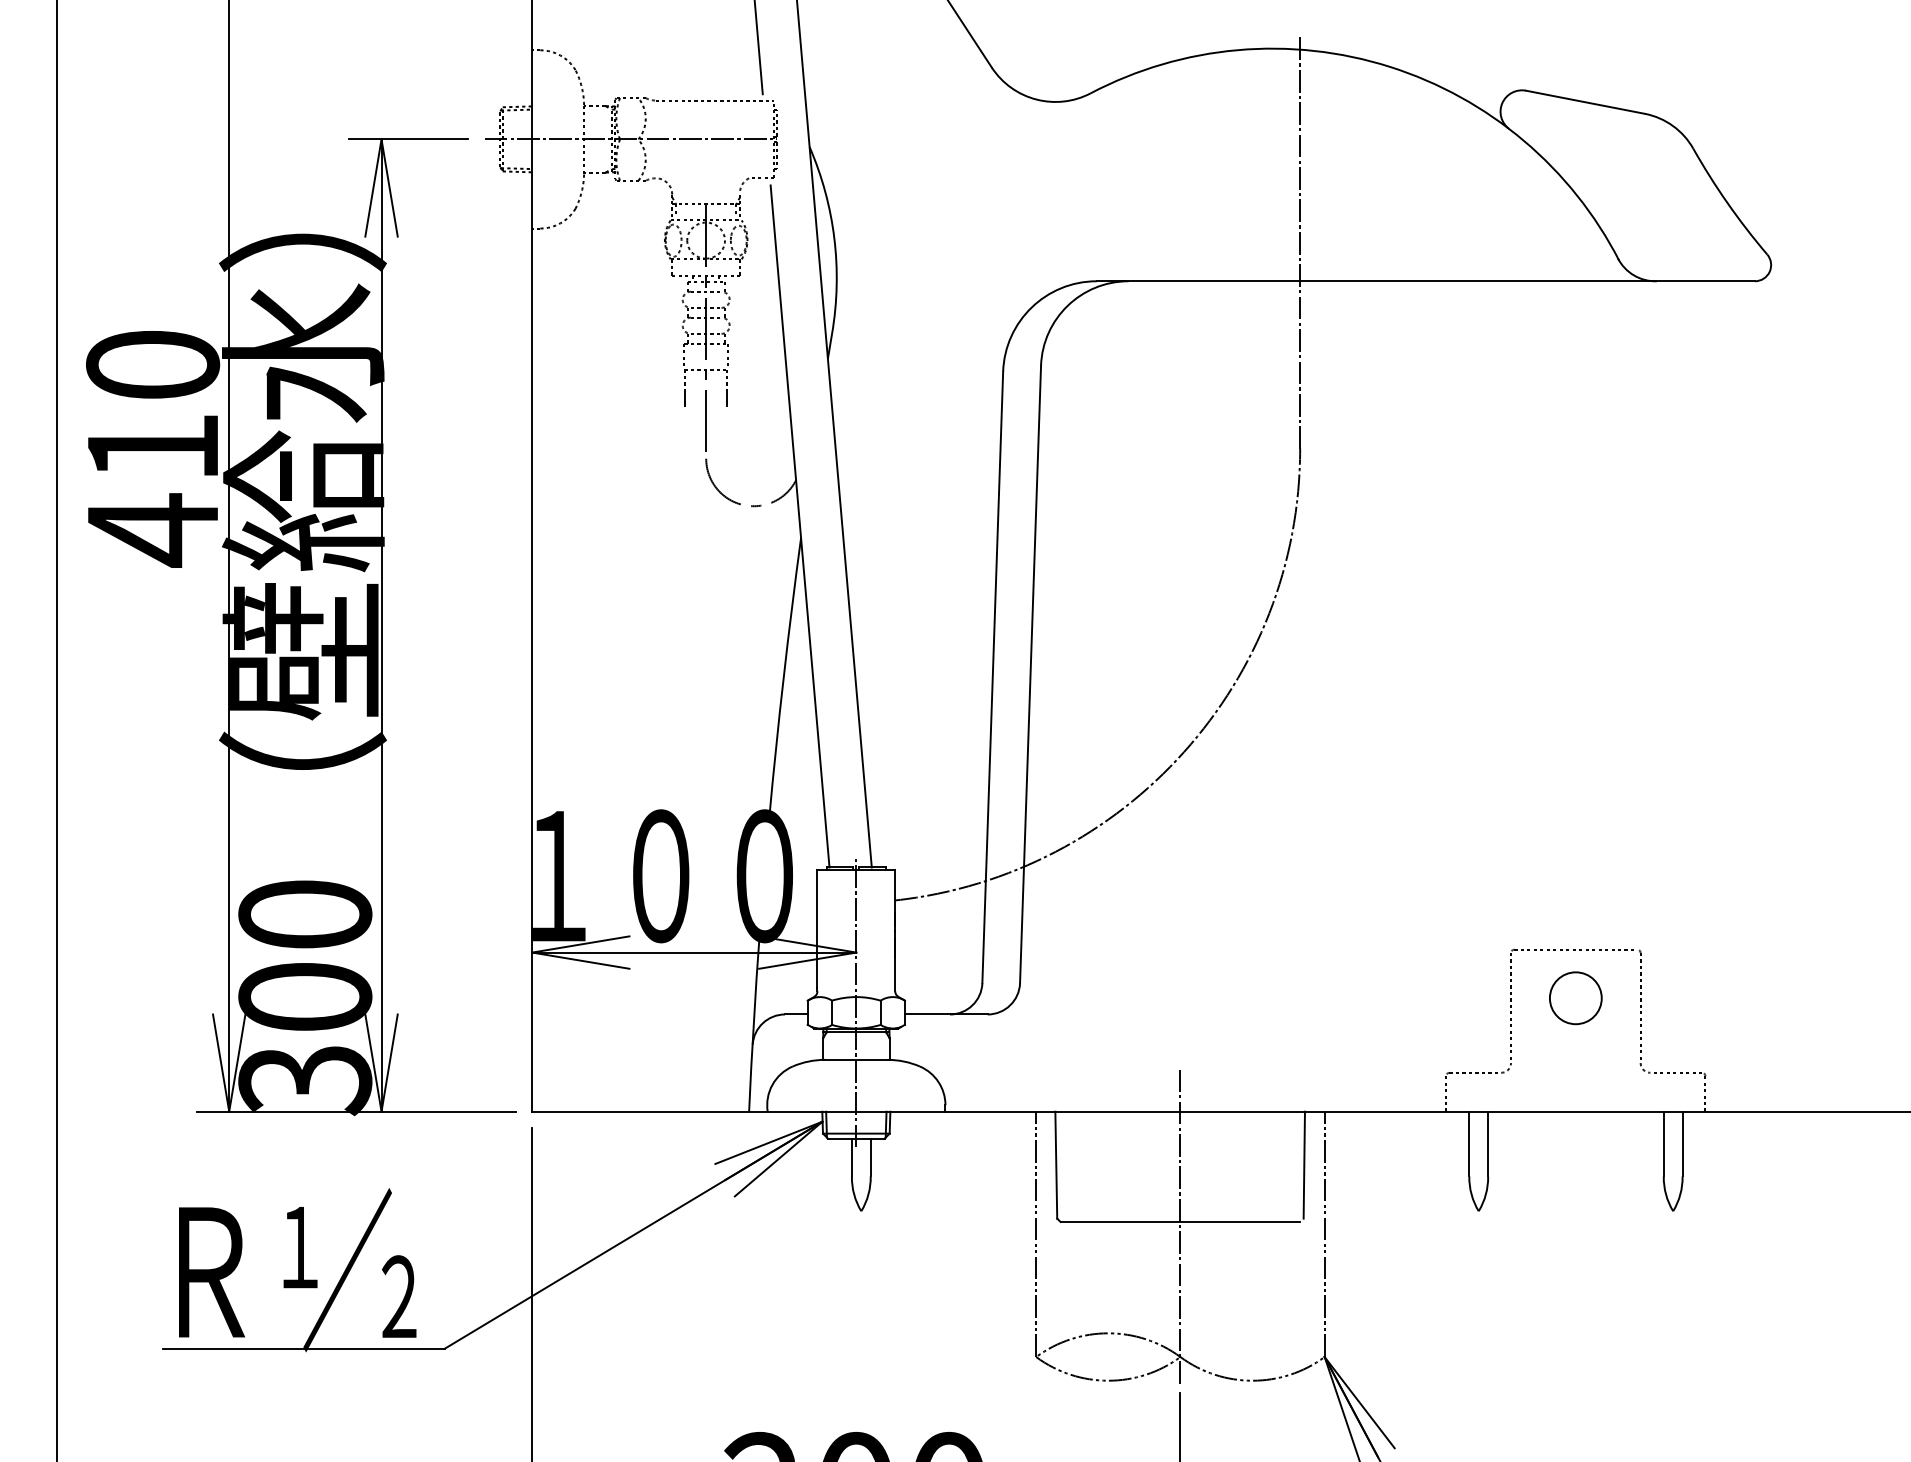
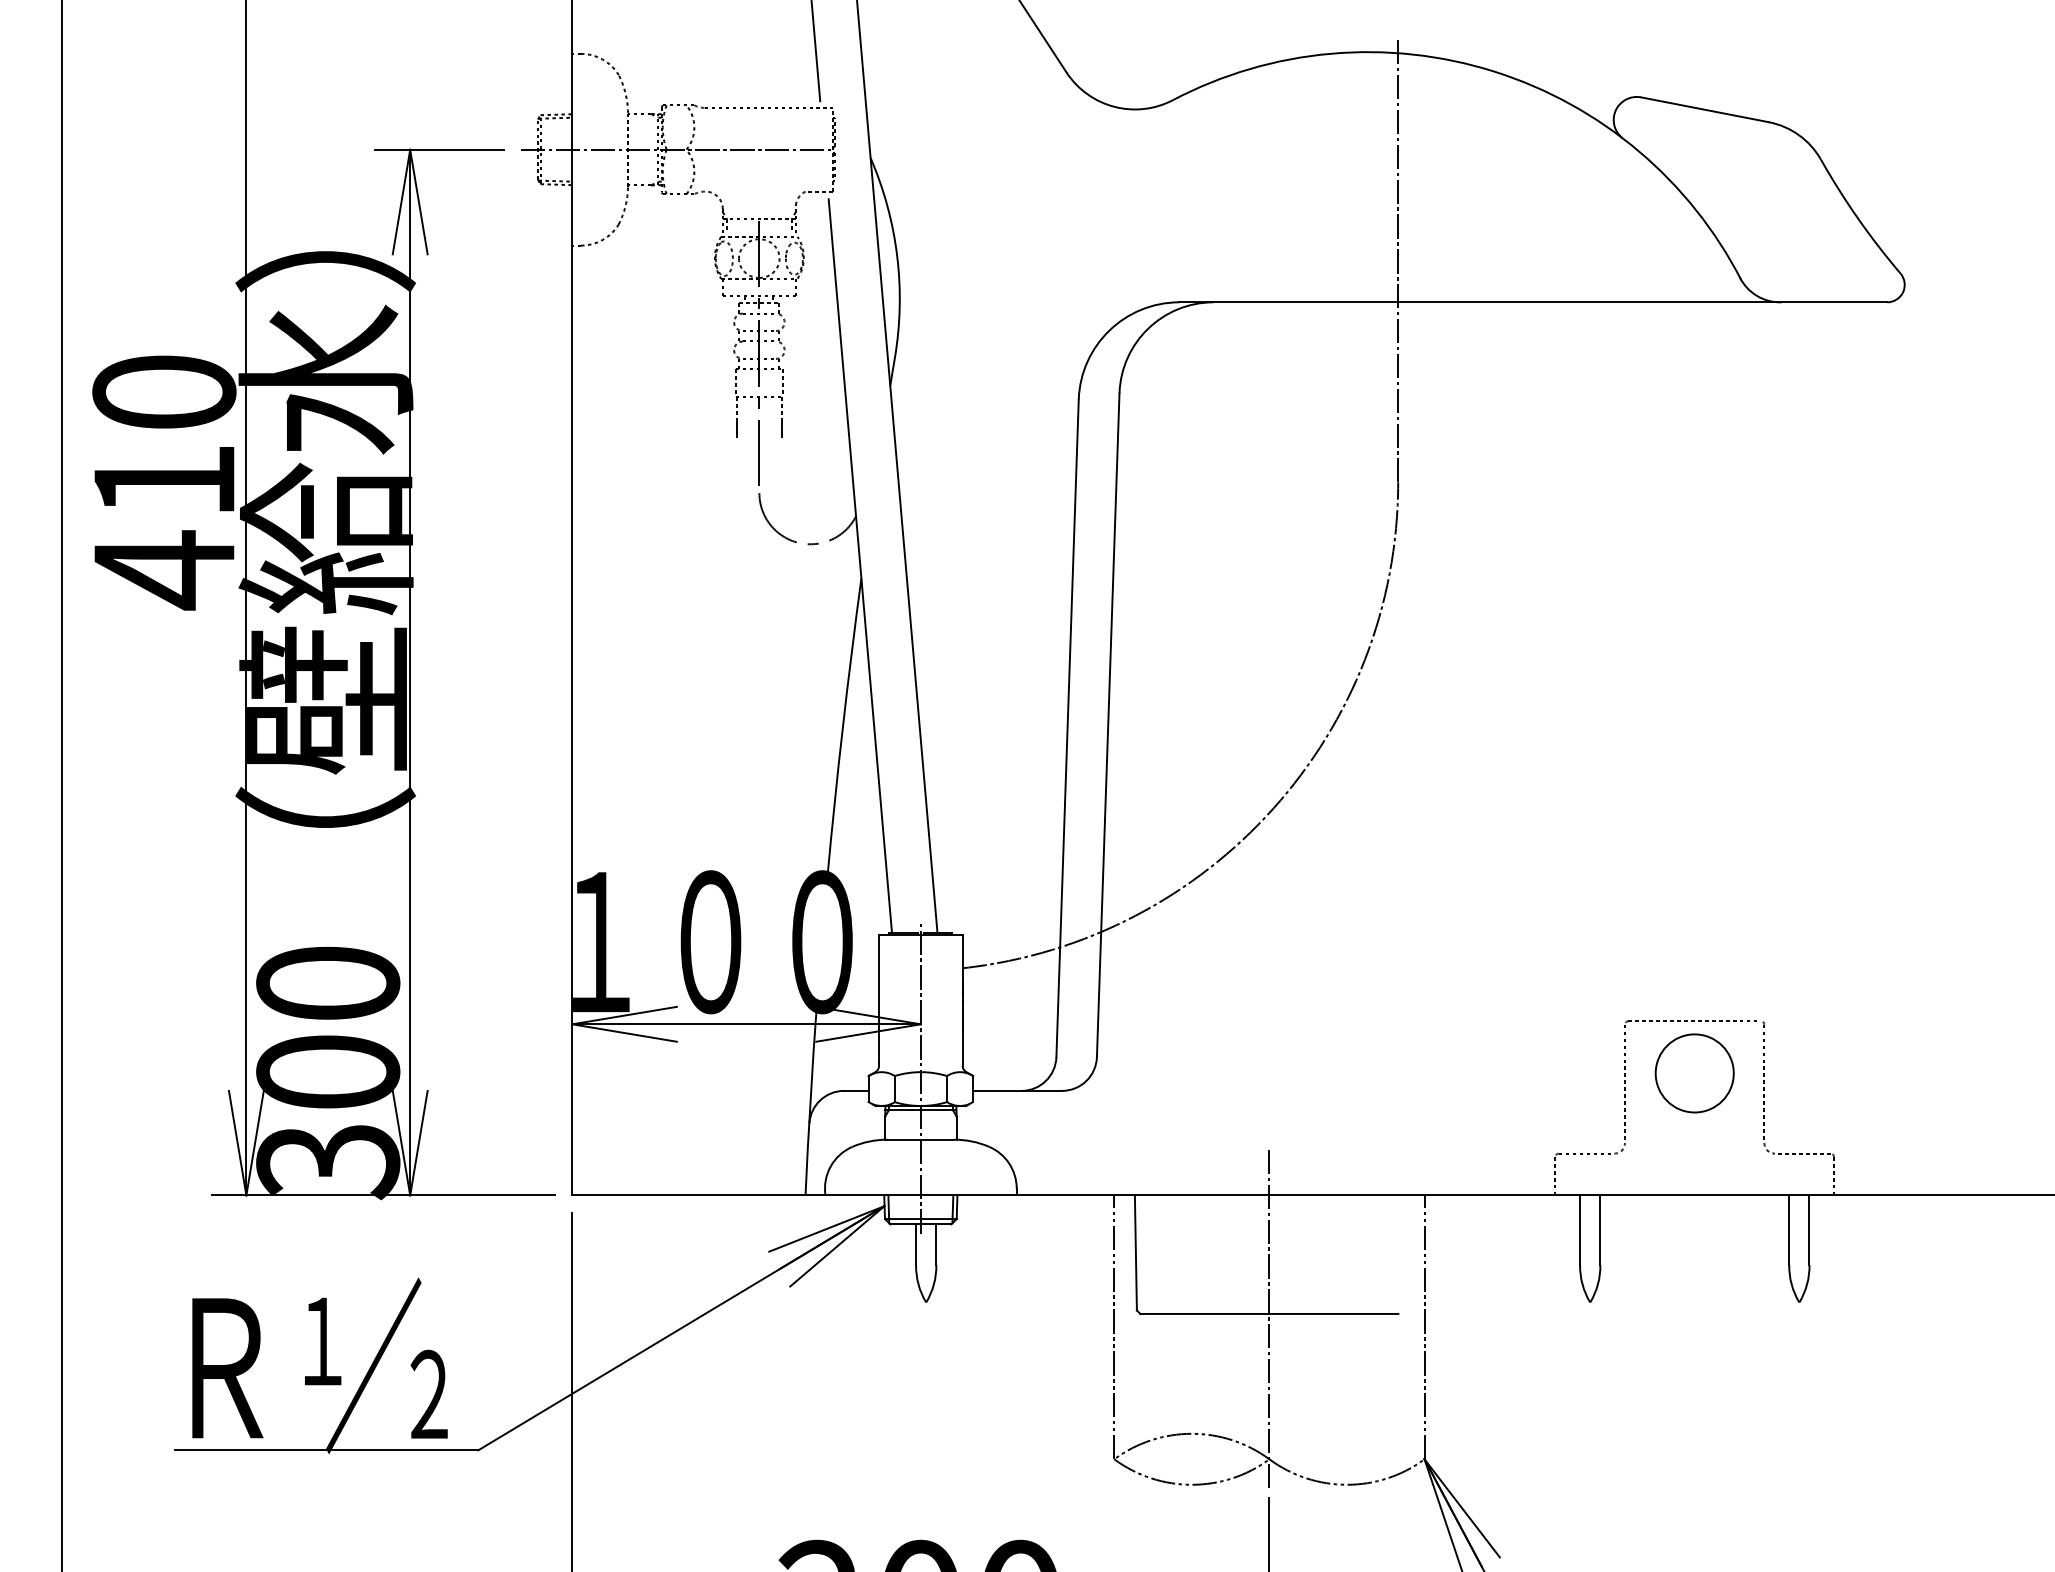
circle: (1575, 998) -> (1694, 1073), size x1.4
line: (1304, 1164) -> (1402, 1252), removed

